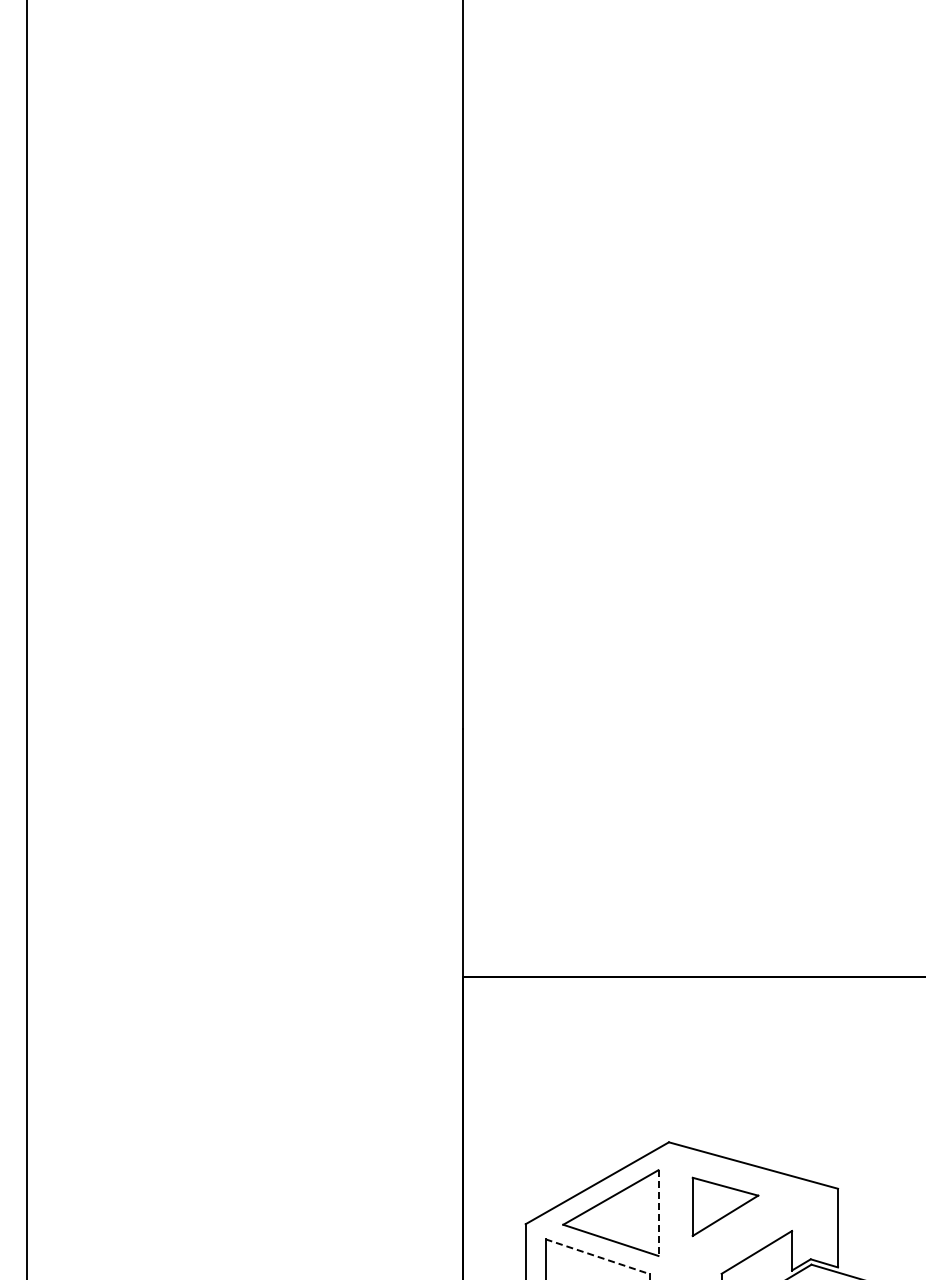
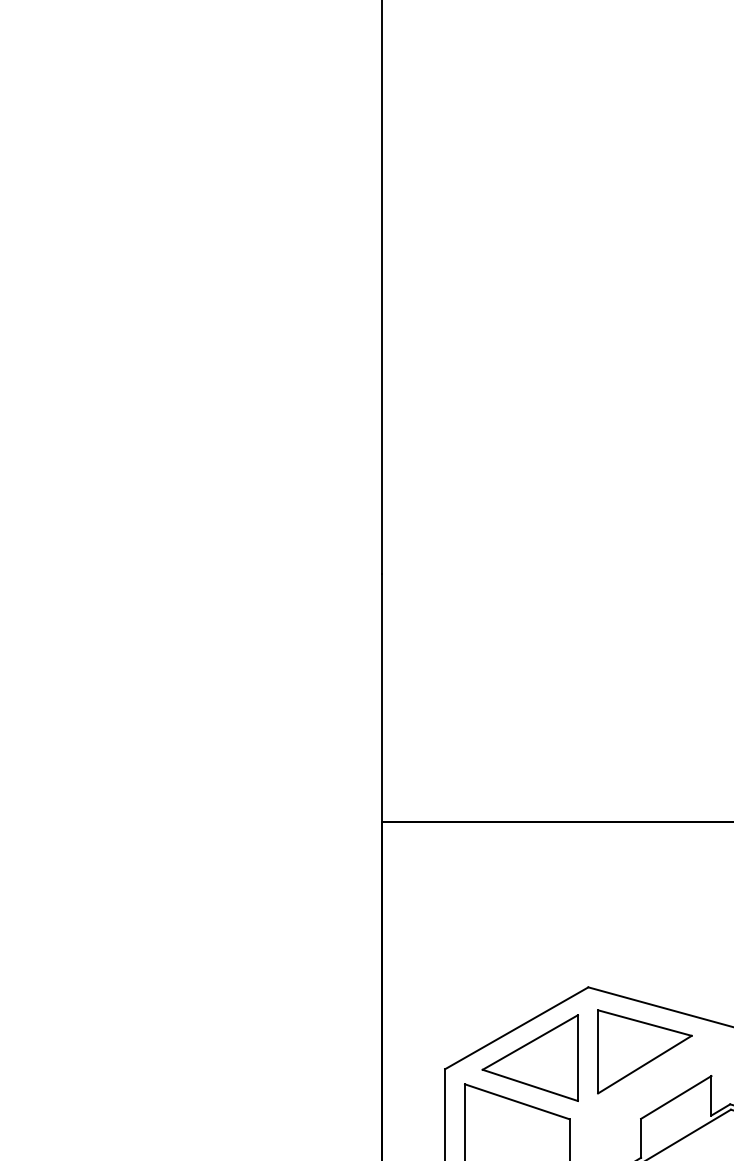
part: (725, 1206) -> (644, 1051), size x1.43
line: (658, 1213) -> (577, 1058), dashed -> solid
line: (598, 1256) -> (517, 1101), dashed -> solid

